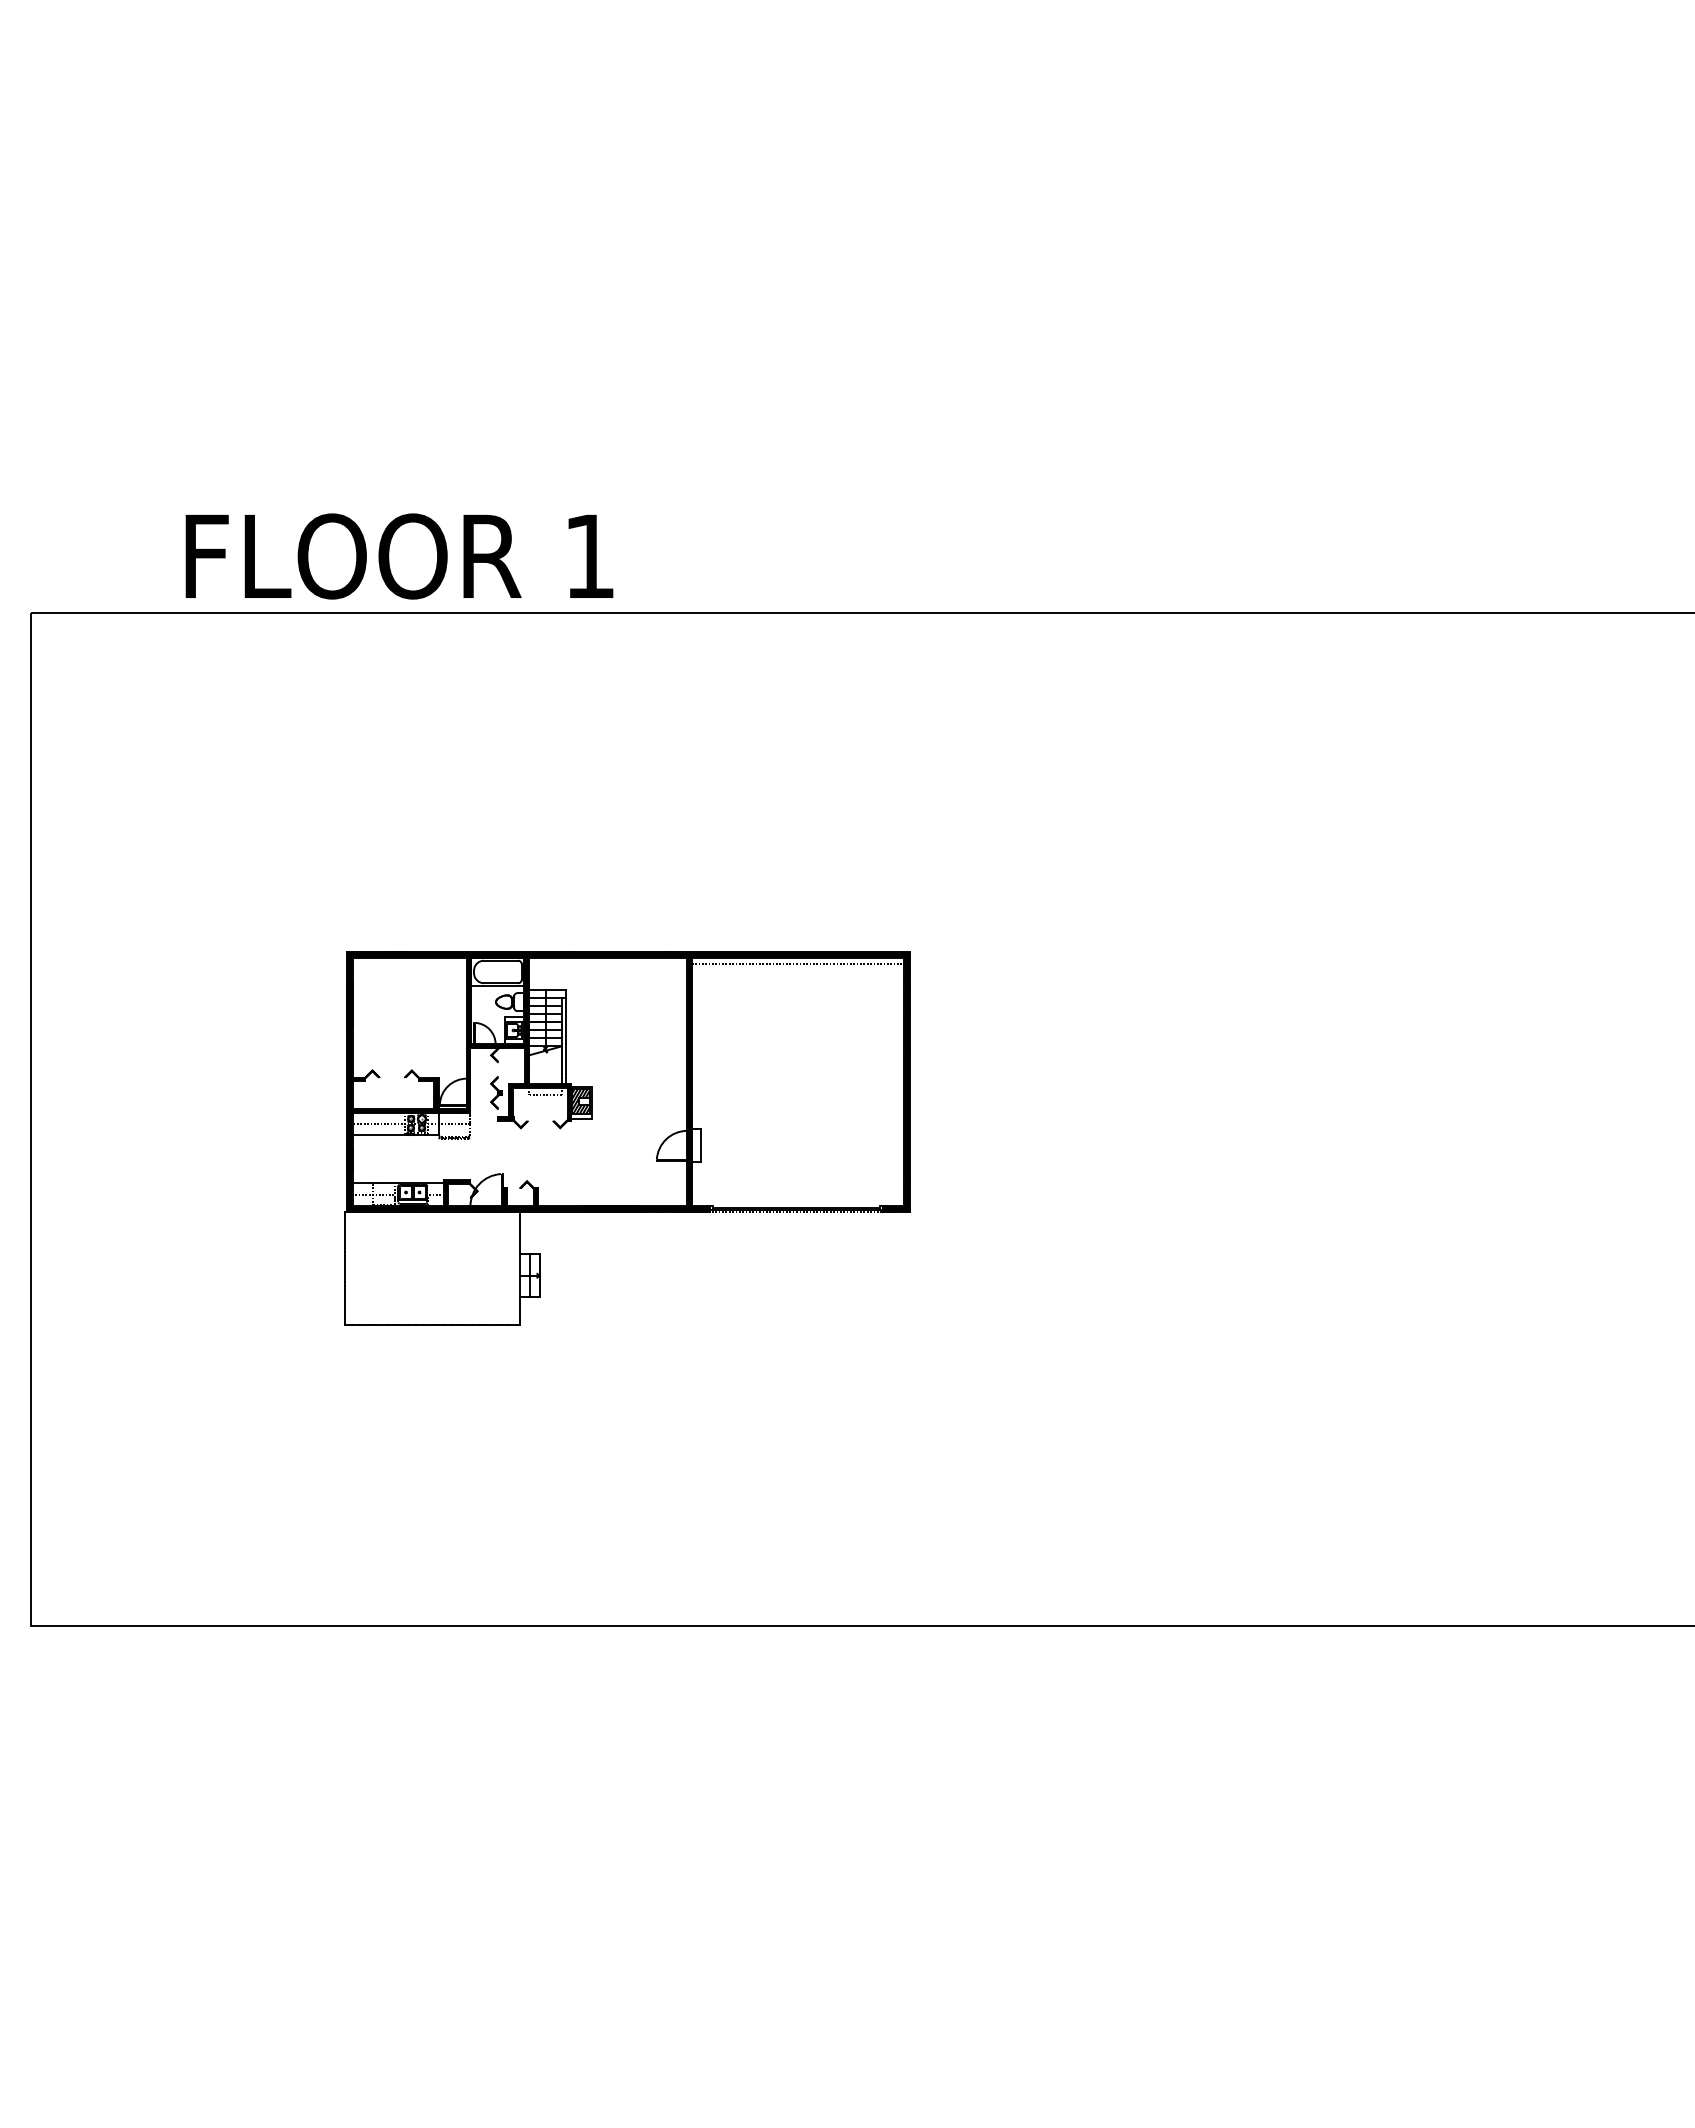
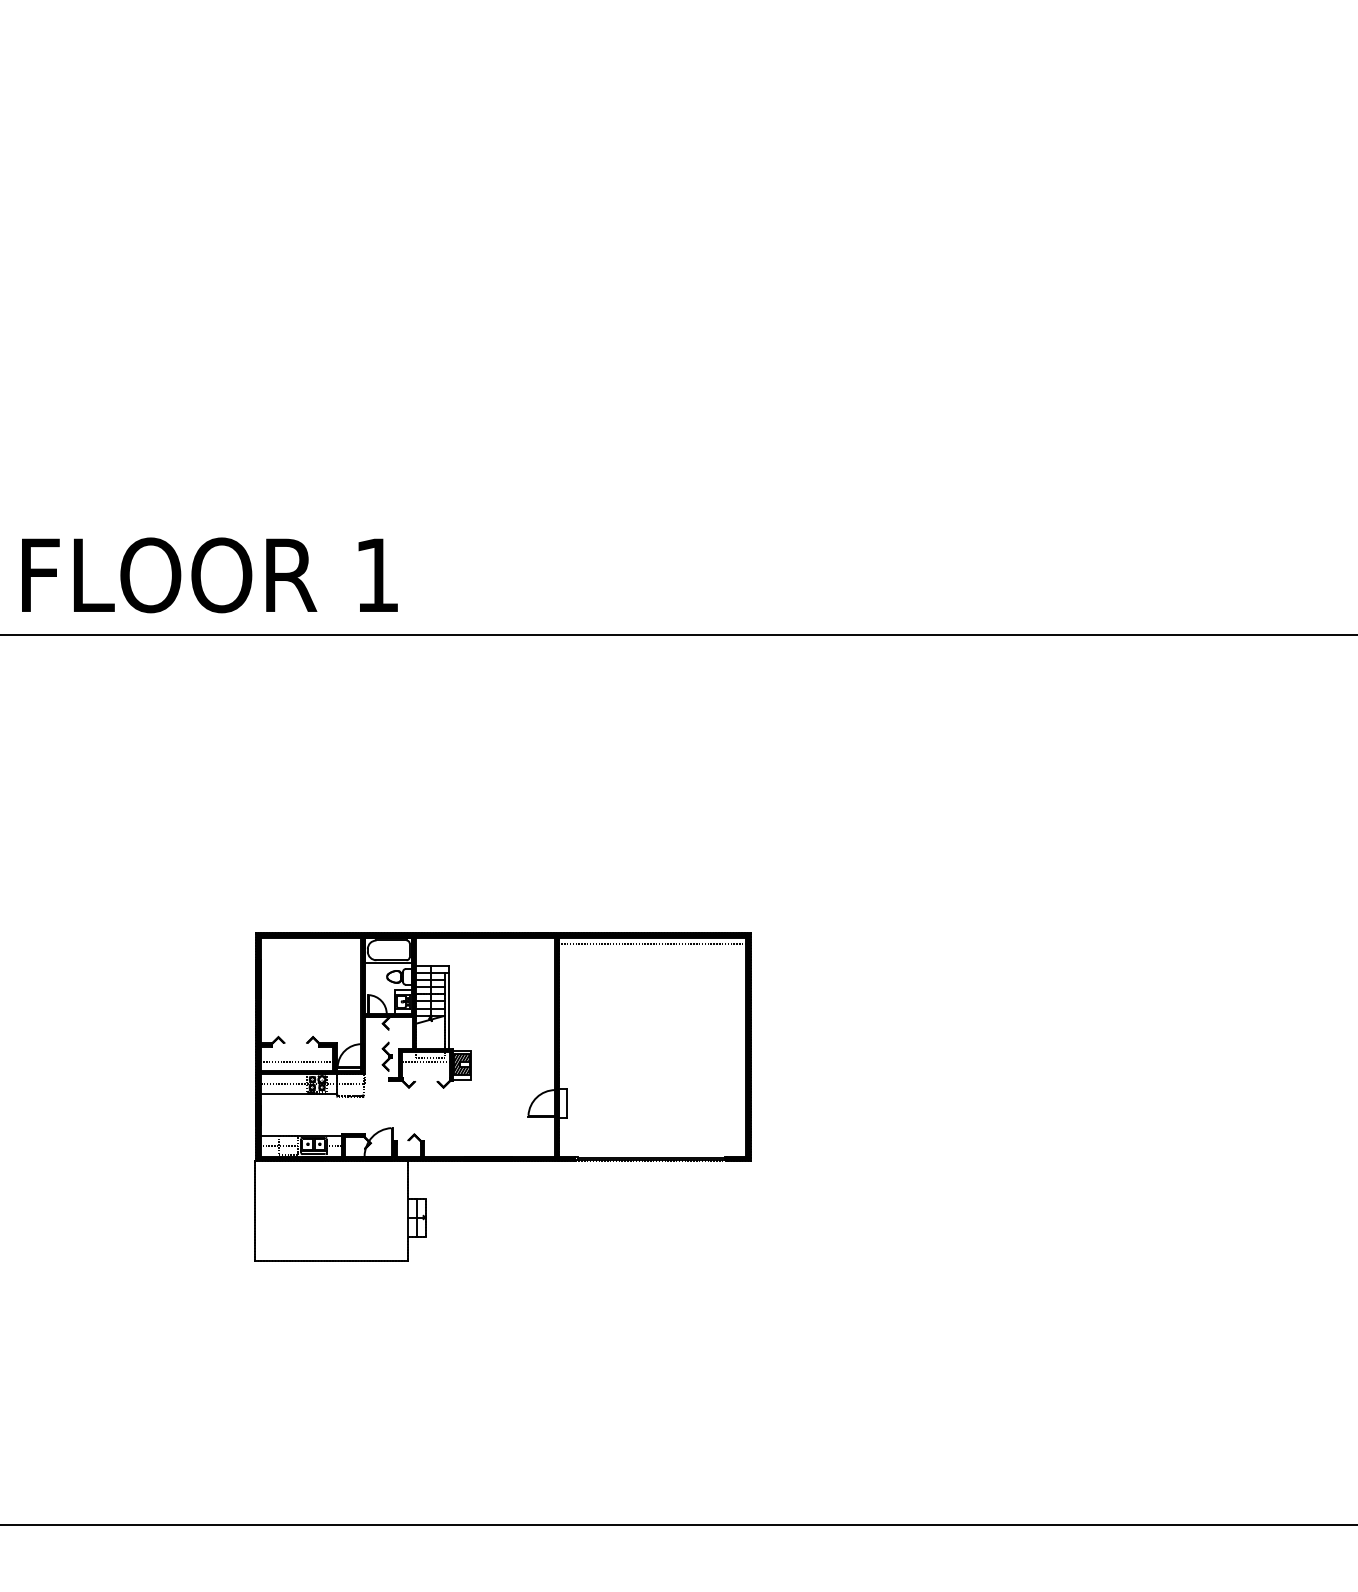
text: (399, 556) -> (209, 575), moved
line: (393, 1098) -> (296, 1061), added
line: (539, 1099) -> (425, 1062), added

